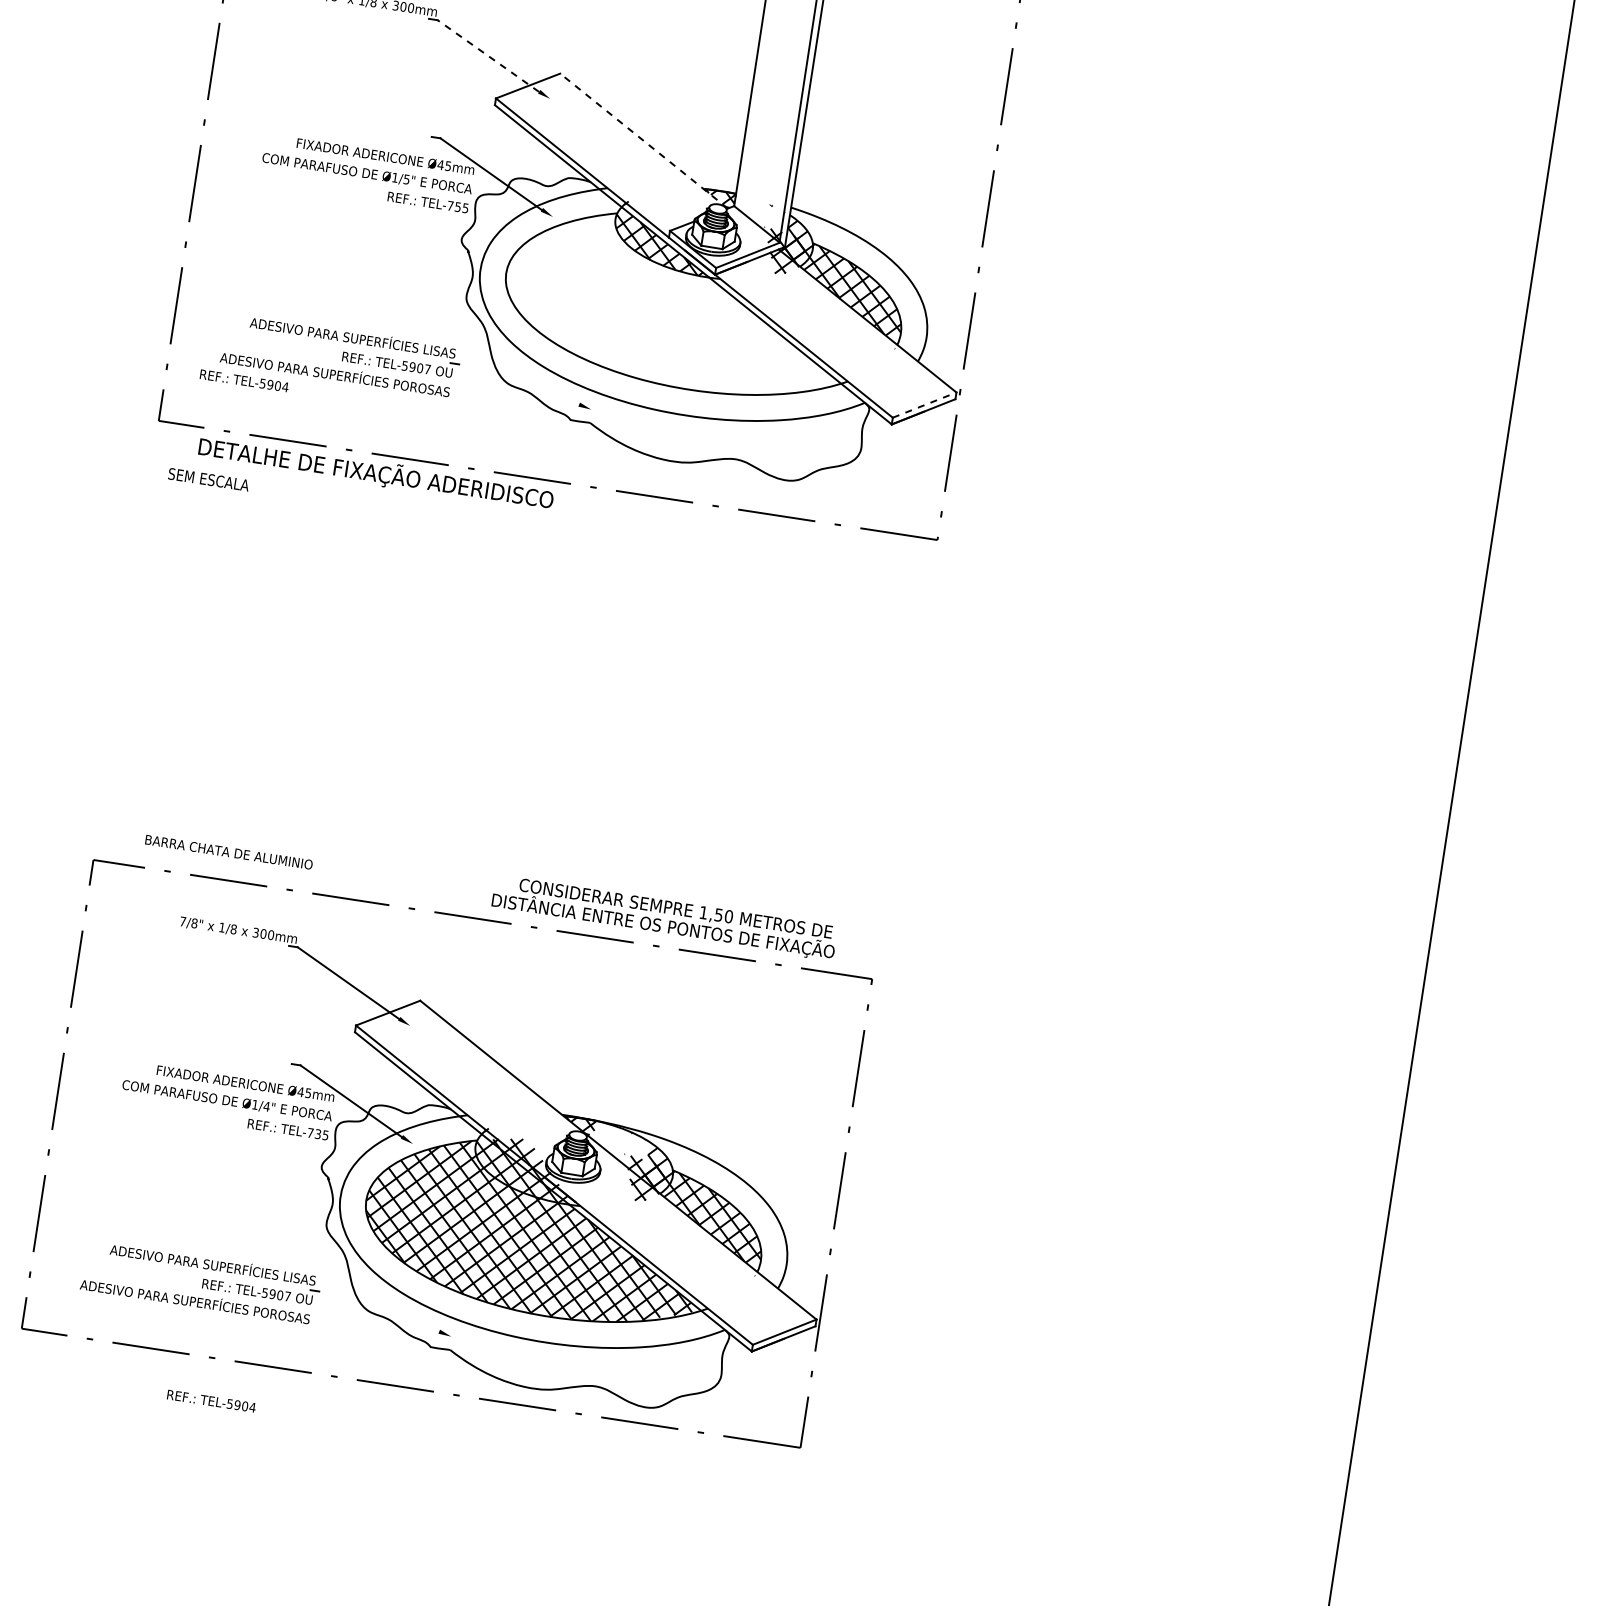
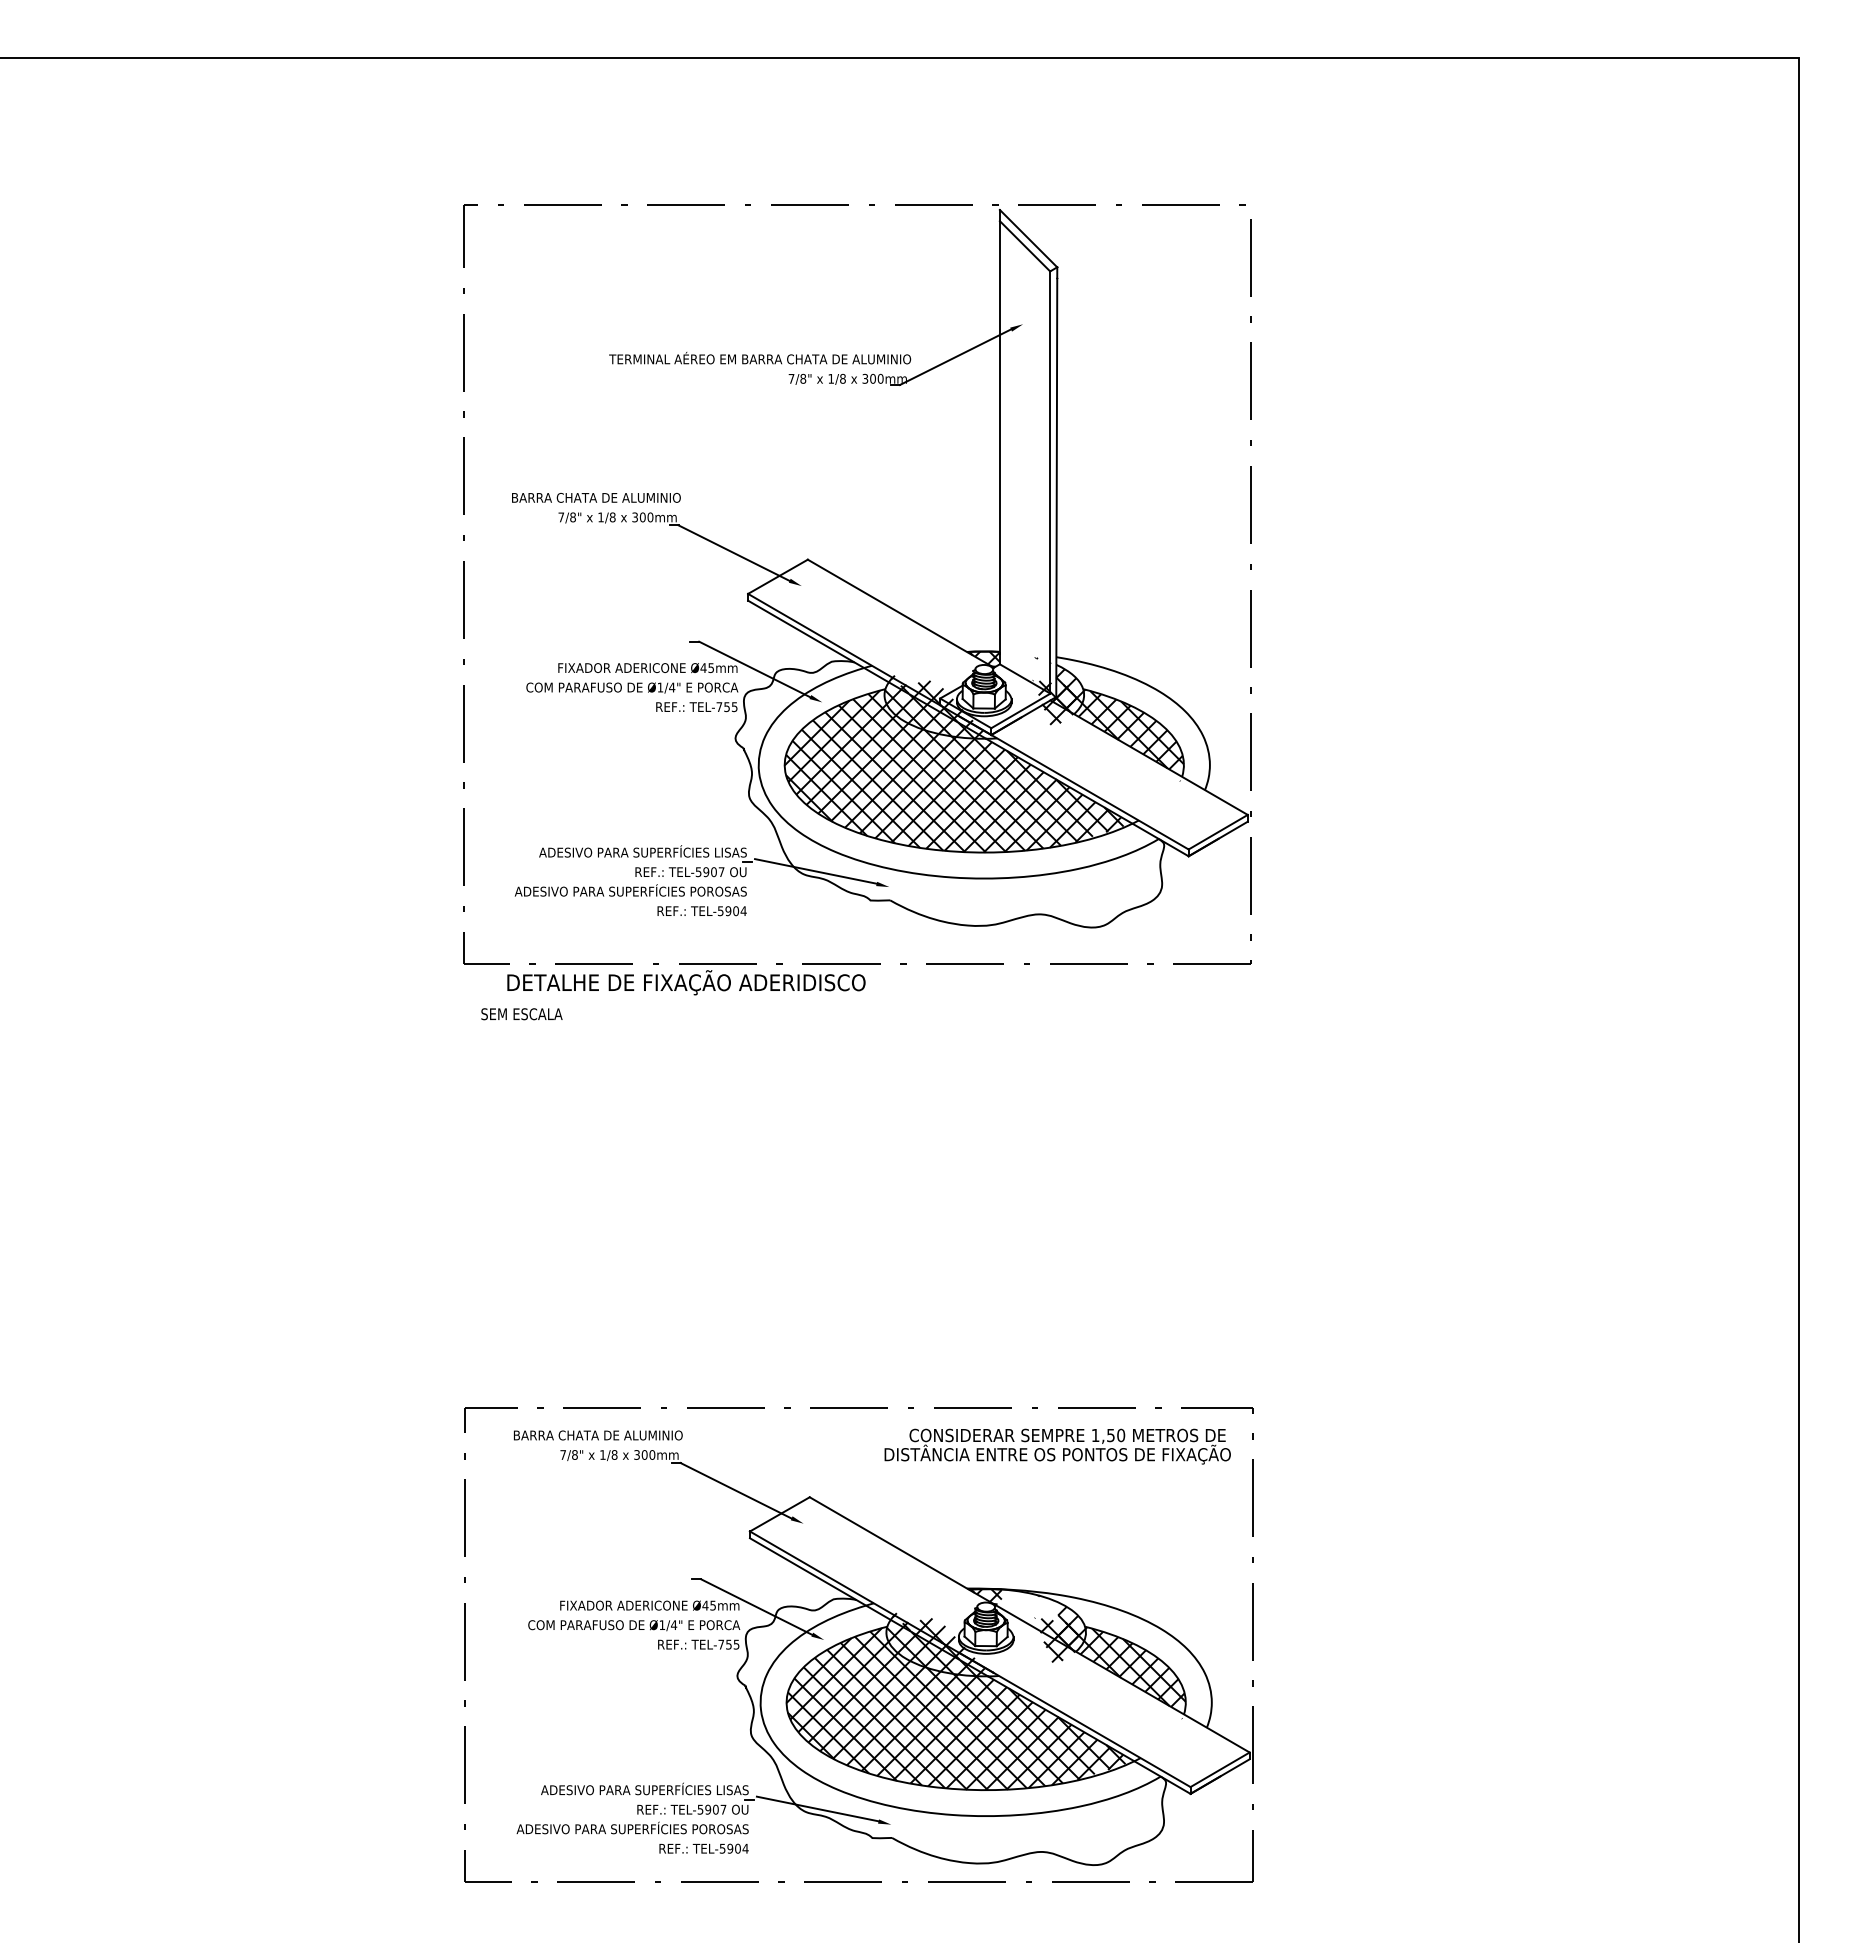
line: (487, 55) -> (733, 552), dashed -> solid
line: (643, 140) -> (900, 613), dashed -> solid
text: (407, 179) -> (672, 687), Ø1/5" -> Ø1/4"
hatch: (672, 300) -> (953, 766), added
text: (243, 381) -> (701, 911), moved
line: (520, 383) -> (815, 871), added
line: (925, 404) -> (1218, 831), dashed -> solid
text: (229, 852) -> (598, 1435), moved
text: (664, 917) -> (1057, 1446), moved
text: (317, 1132) -> (728, 1643), TEL-735 -> TEL-755
line: (380, 1309) -> (817, 1808), added
text: (211, 1400) -> (703, 1848), moved

